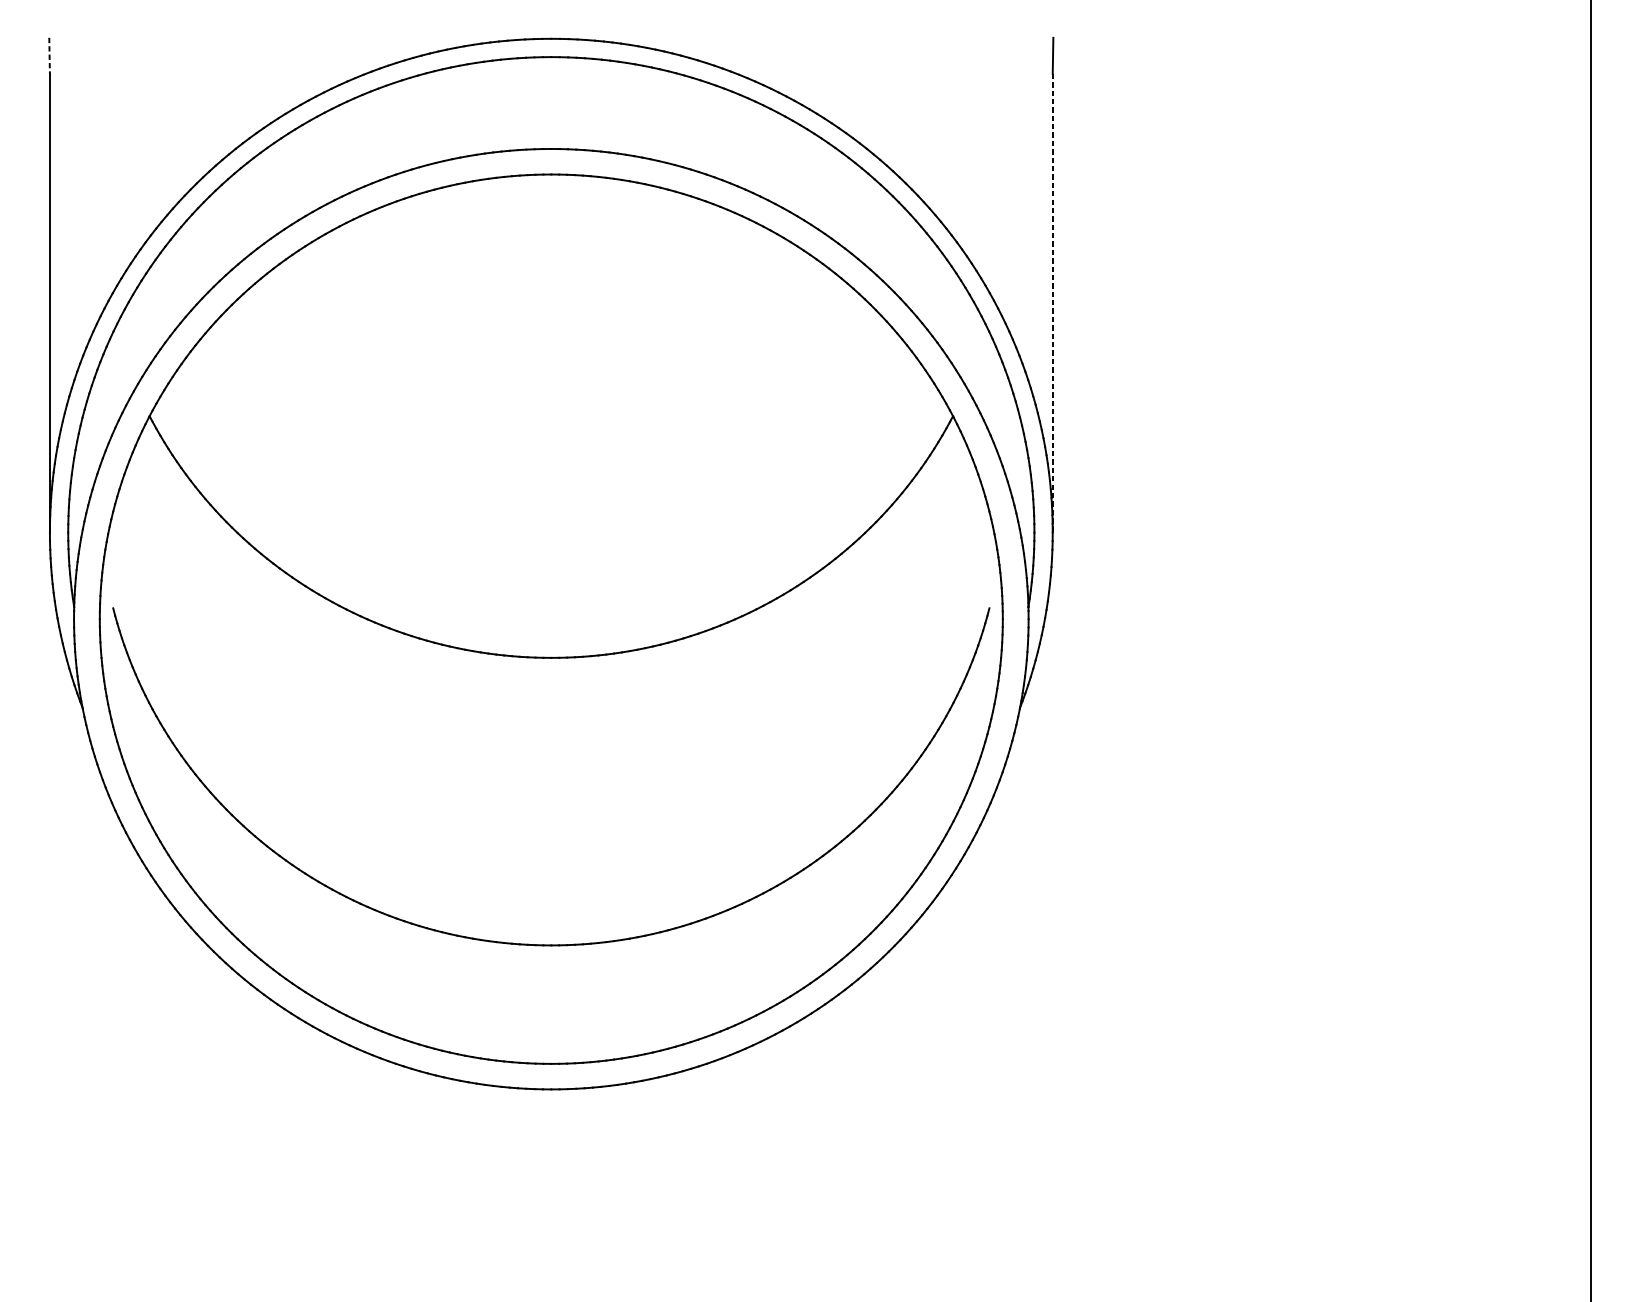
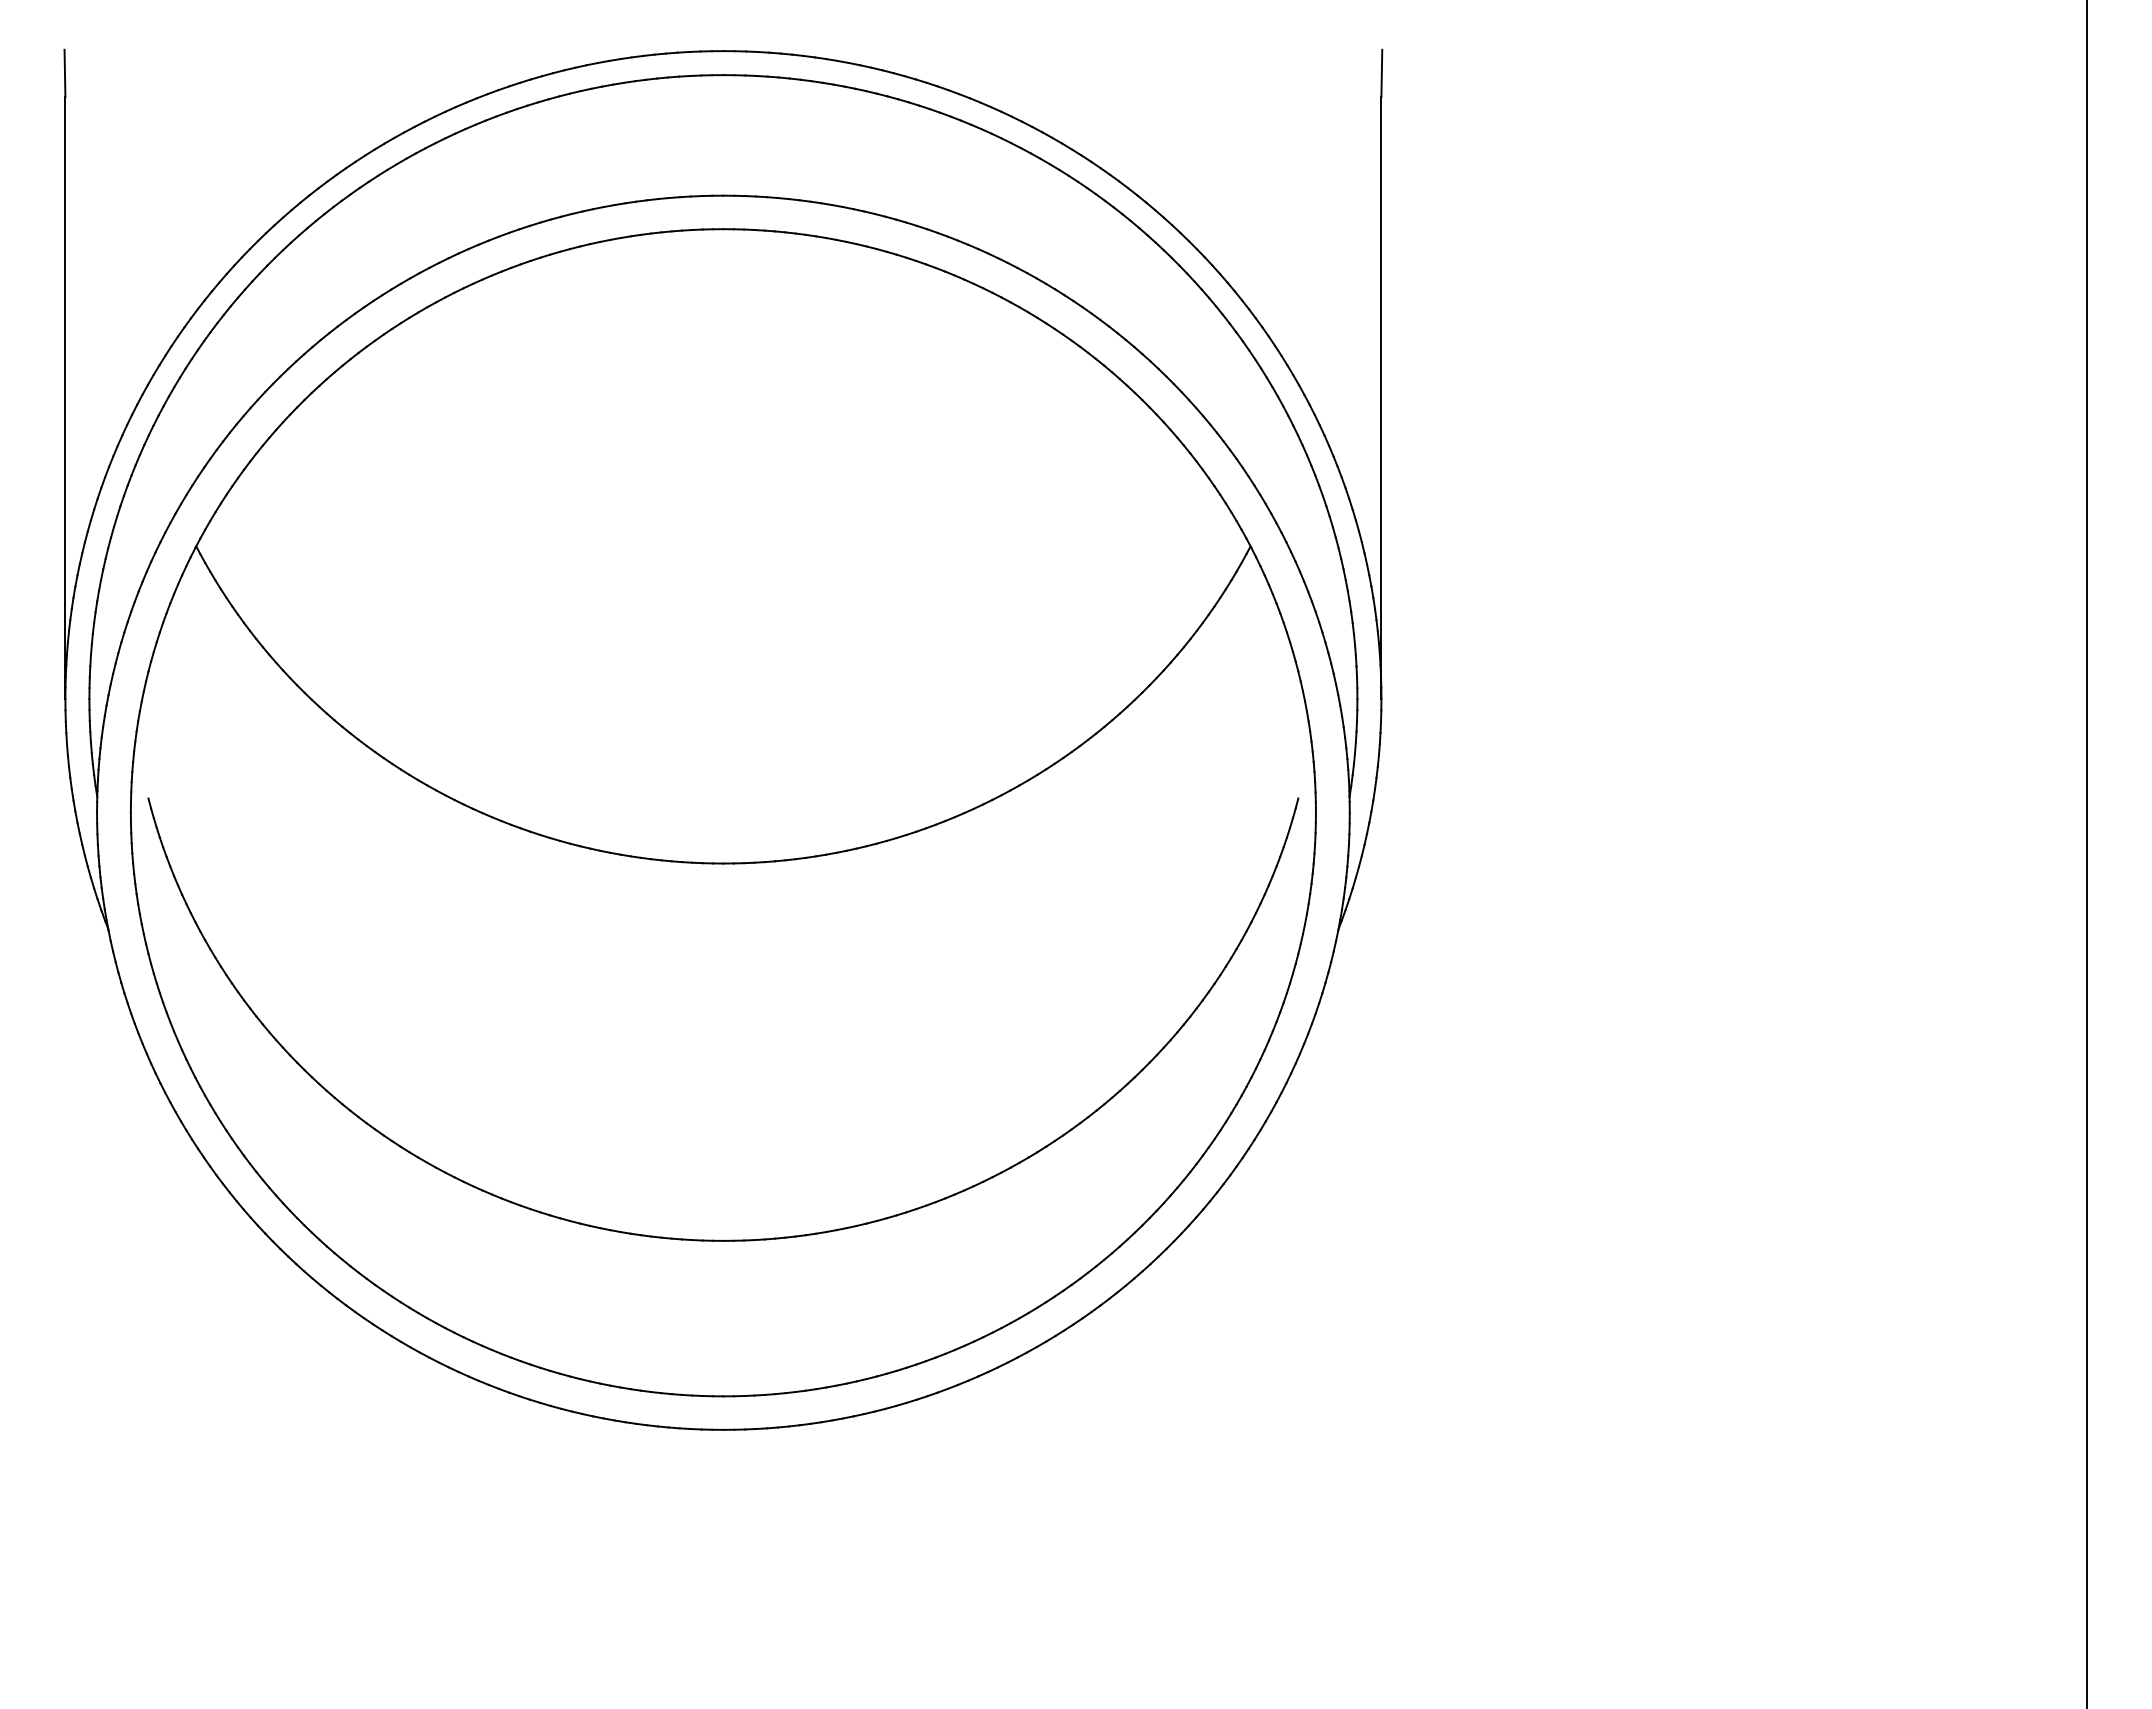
line: (49, 55) -> (64, 73), dashed -> solid
line: (1052, 303) -> (1381, 398), dashed -> solid

